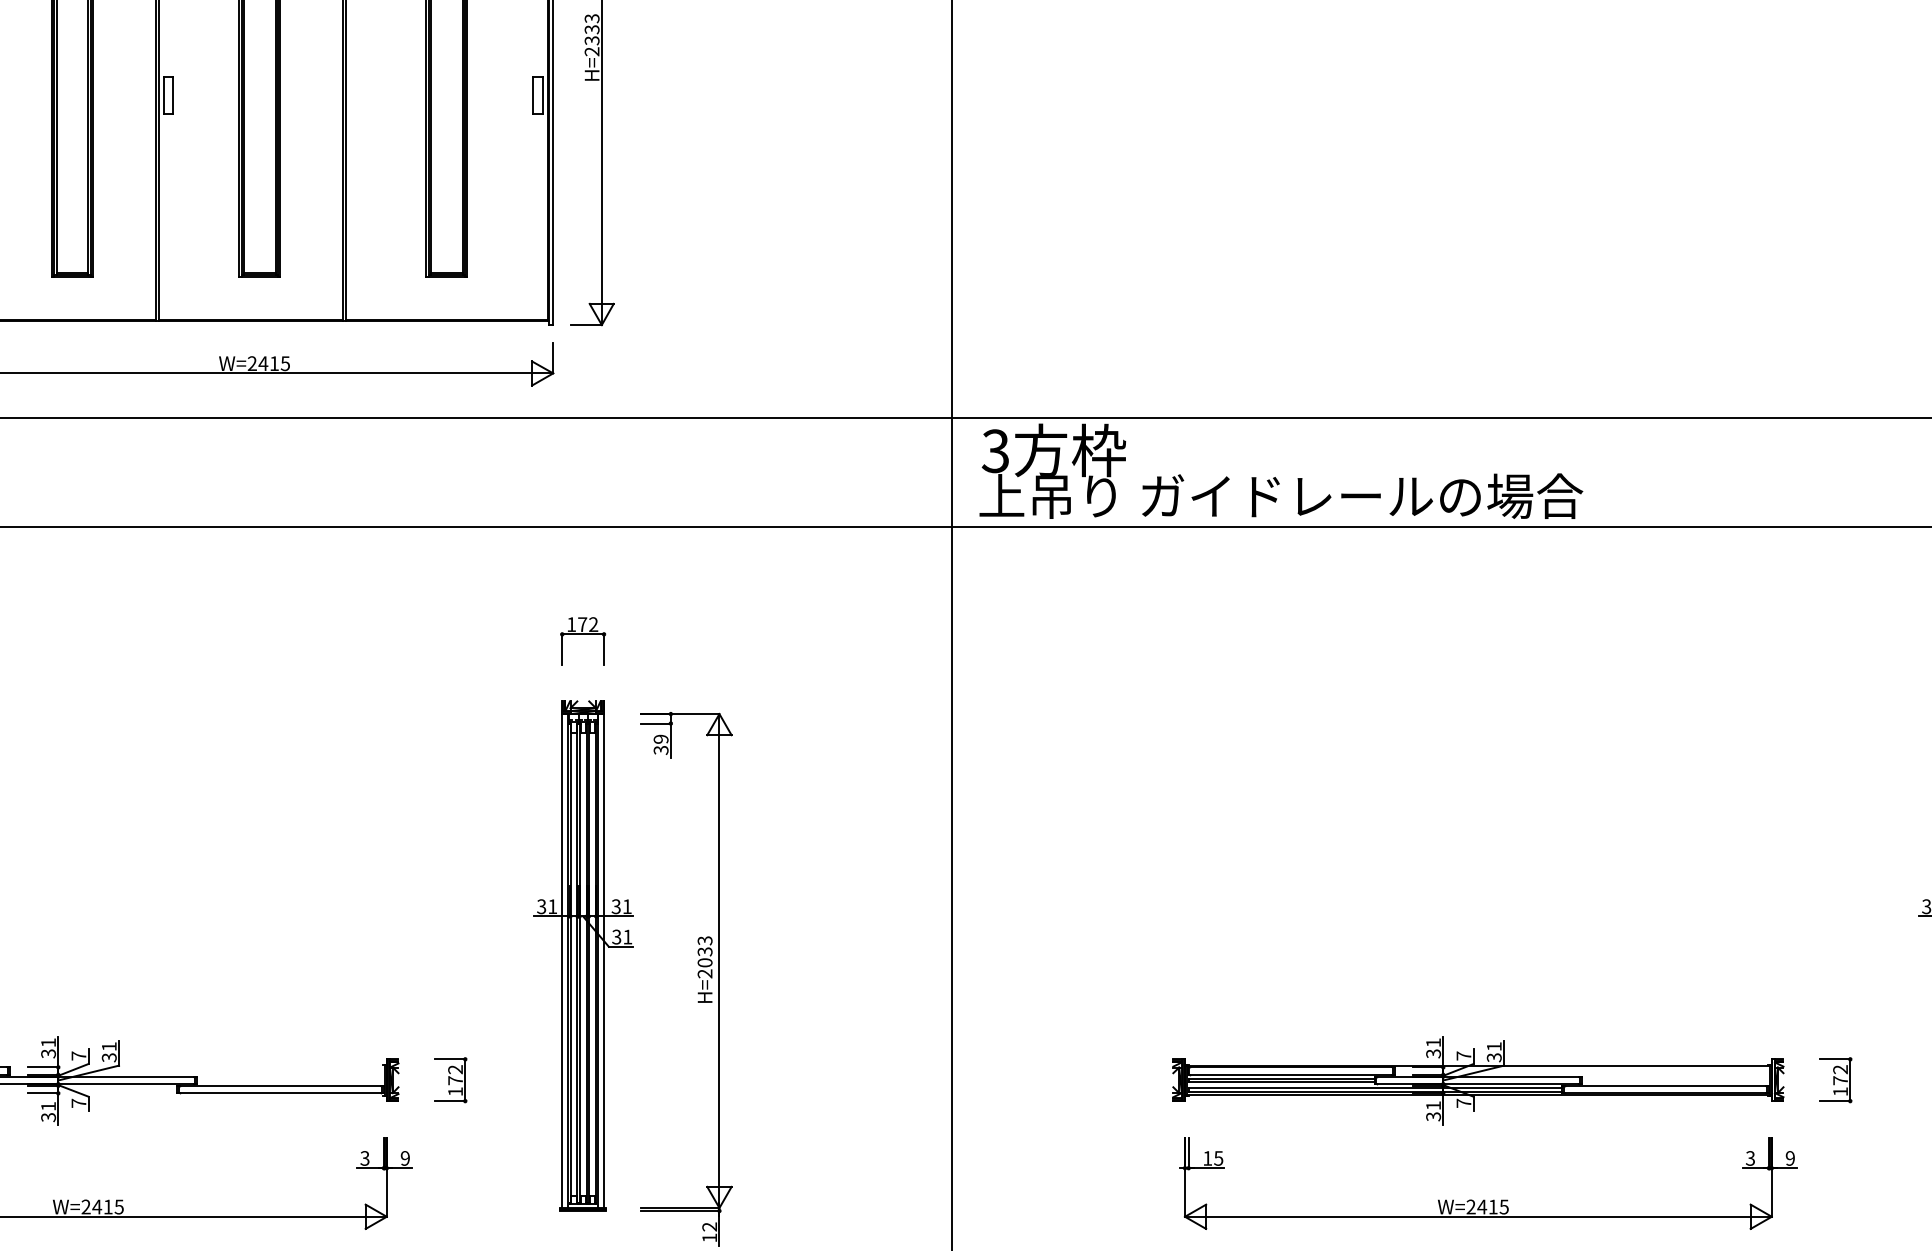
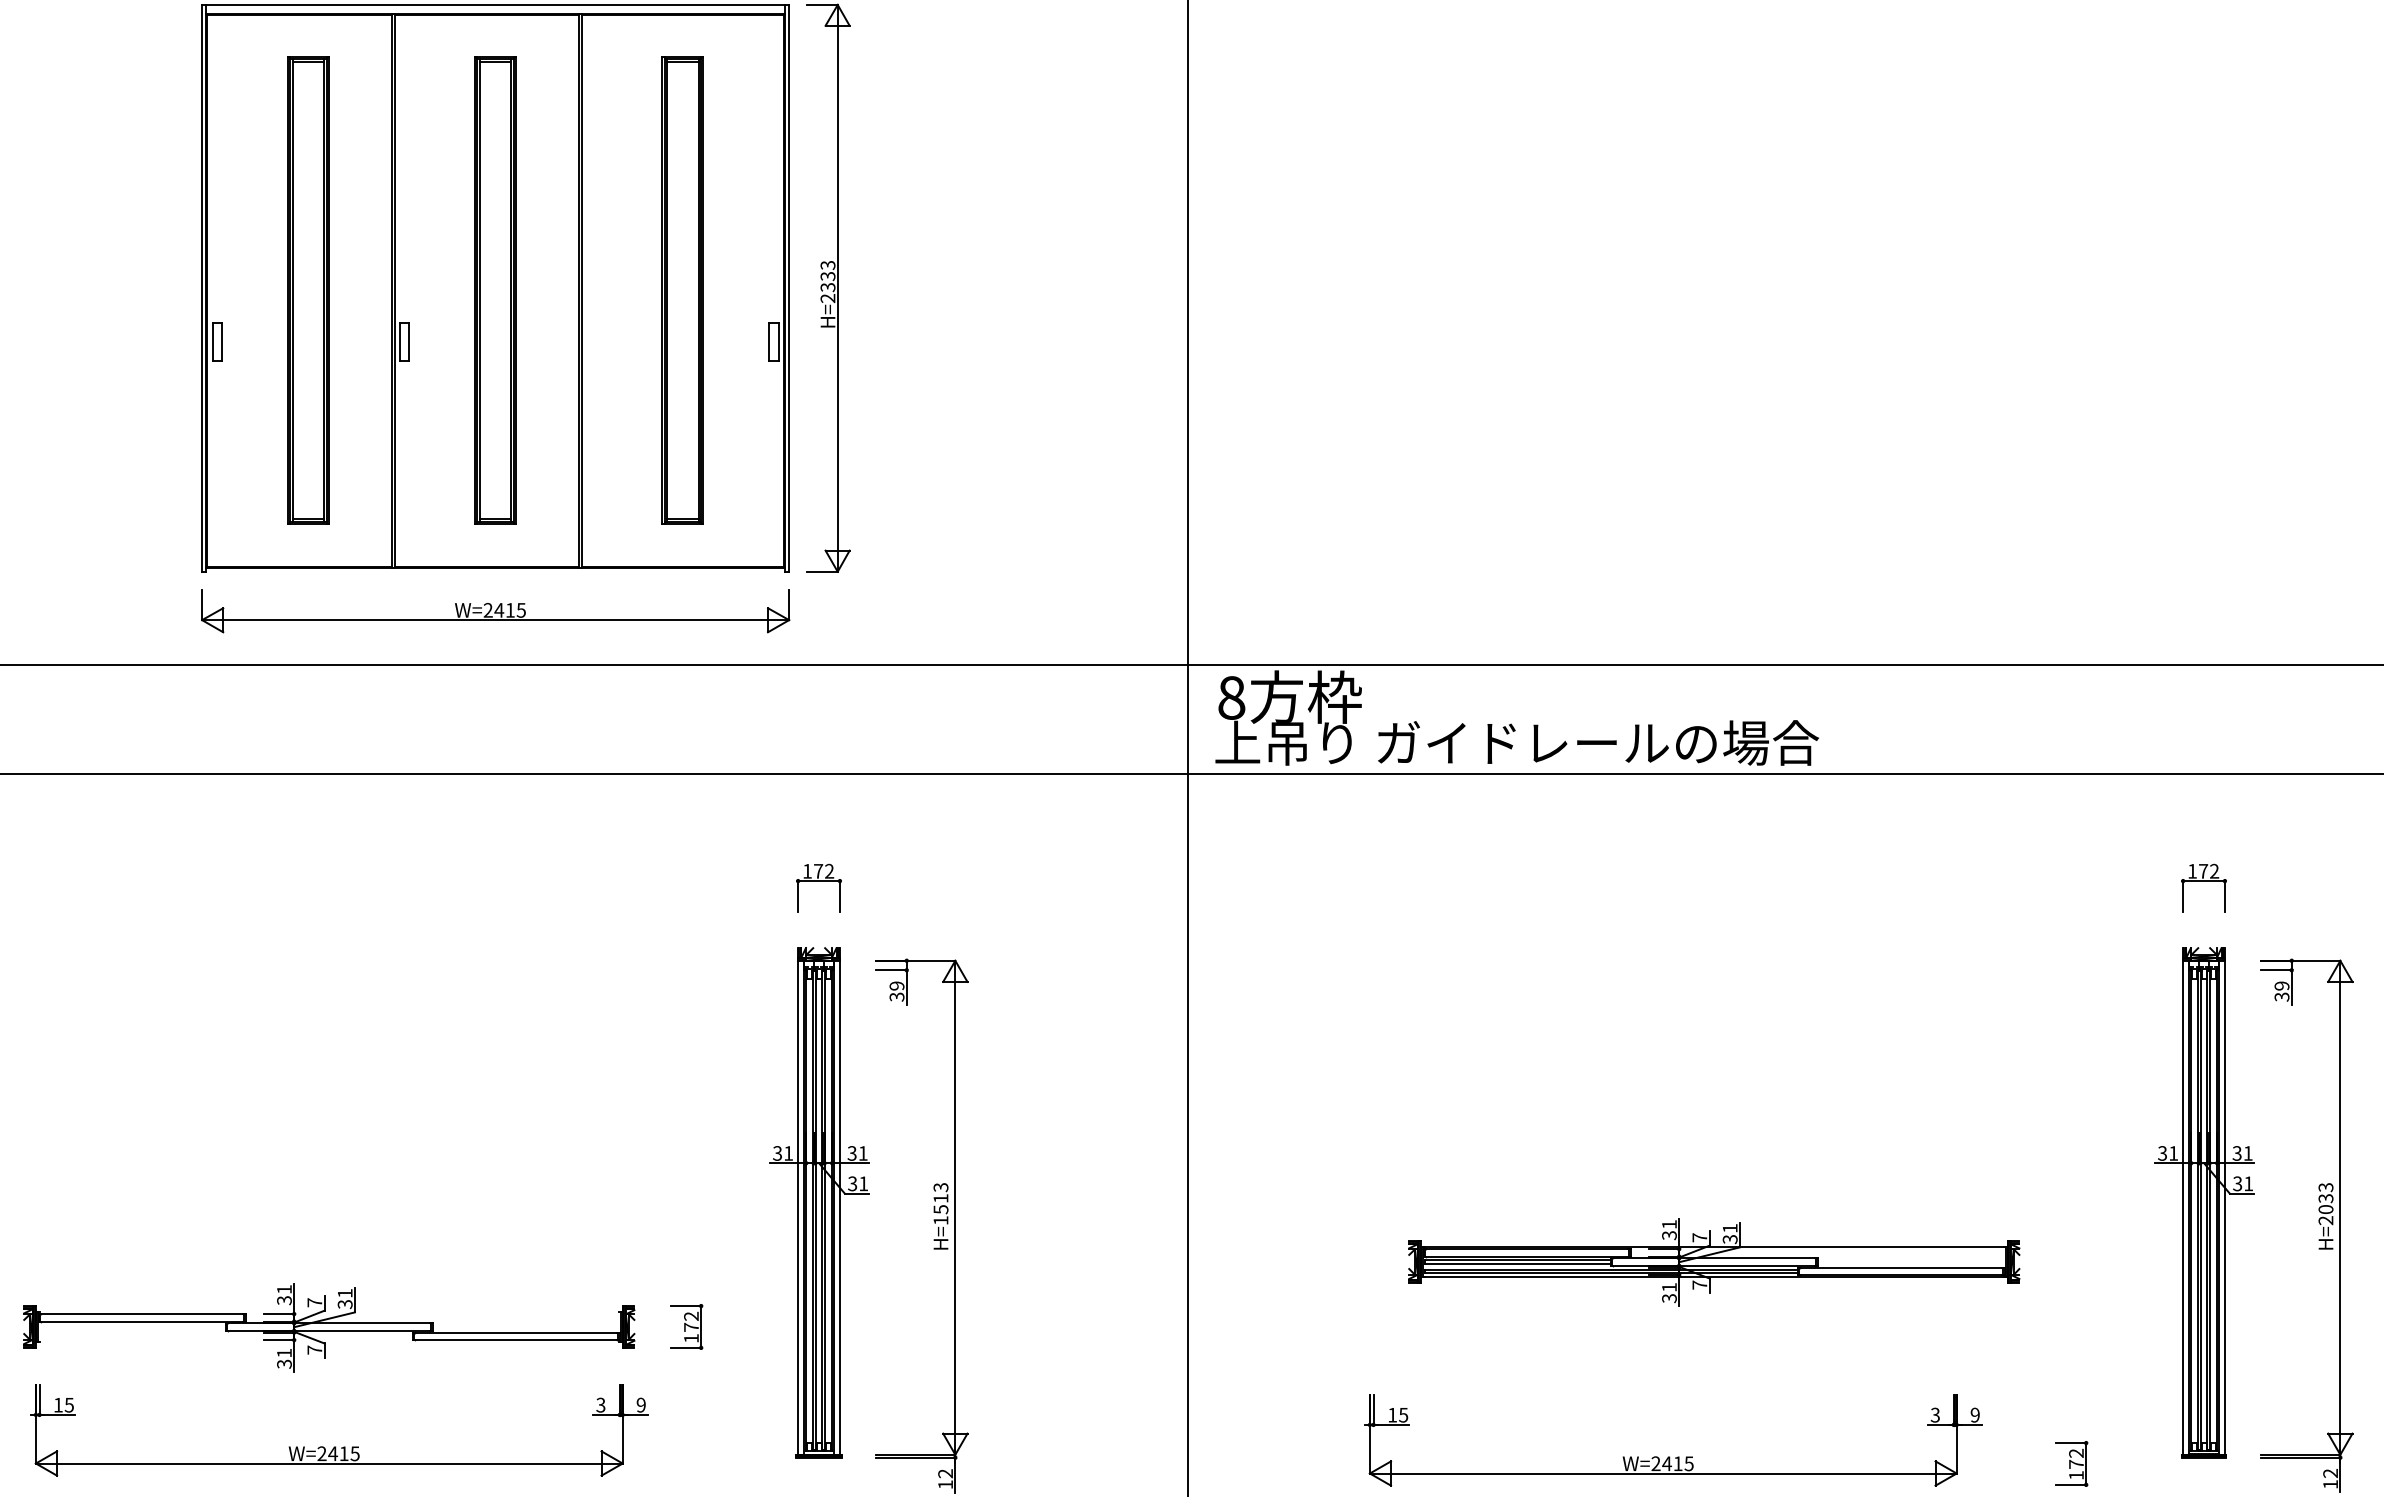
text: (995, 450) -> (1231, 697), 3 -> 8
text: (704, 962) -> (940, 1209), H=2033 -> H=1513
part: (1835, 1079) -> (2071, 1463), moved
part: (1478, 1080) -> (1714, 1262), moved
part: (1484, 1199) -> (1669, 1456), moved

